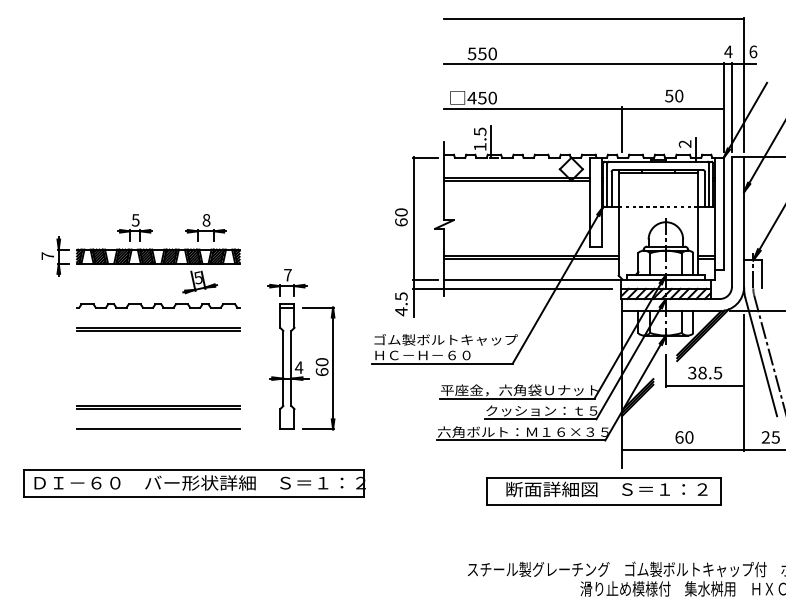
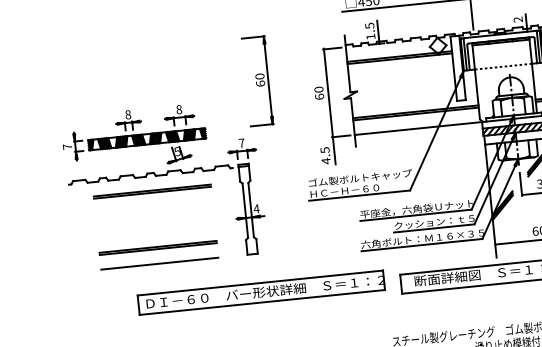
text: (135, 220) -> (128, 114), 5 -> 8
line: (512, 288) -> (404, 136), removed
part: (158, 305) -> (150, 174), size x1.4
part: (318, 368) -> (257, 81), moved
part: (194, 483) -> (261, 292), moved

